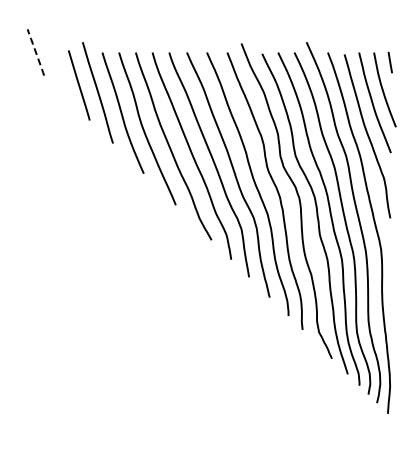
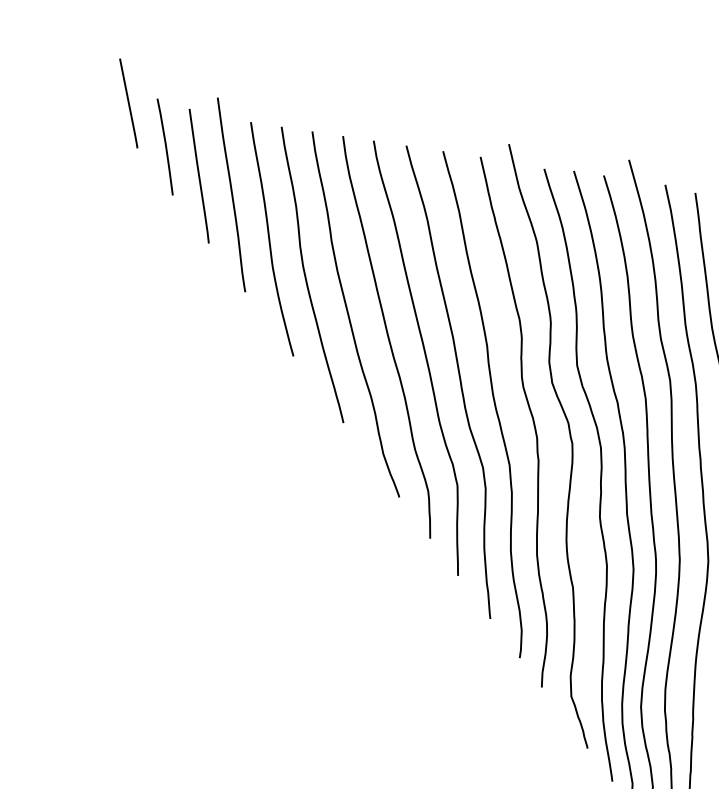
line: (36, 53) -> (129, 105), dashed -> solid
line: (58, 72) -> (164, 146), added

